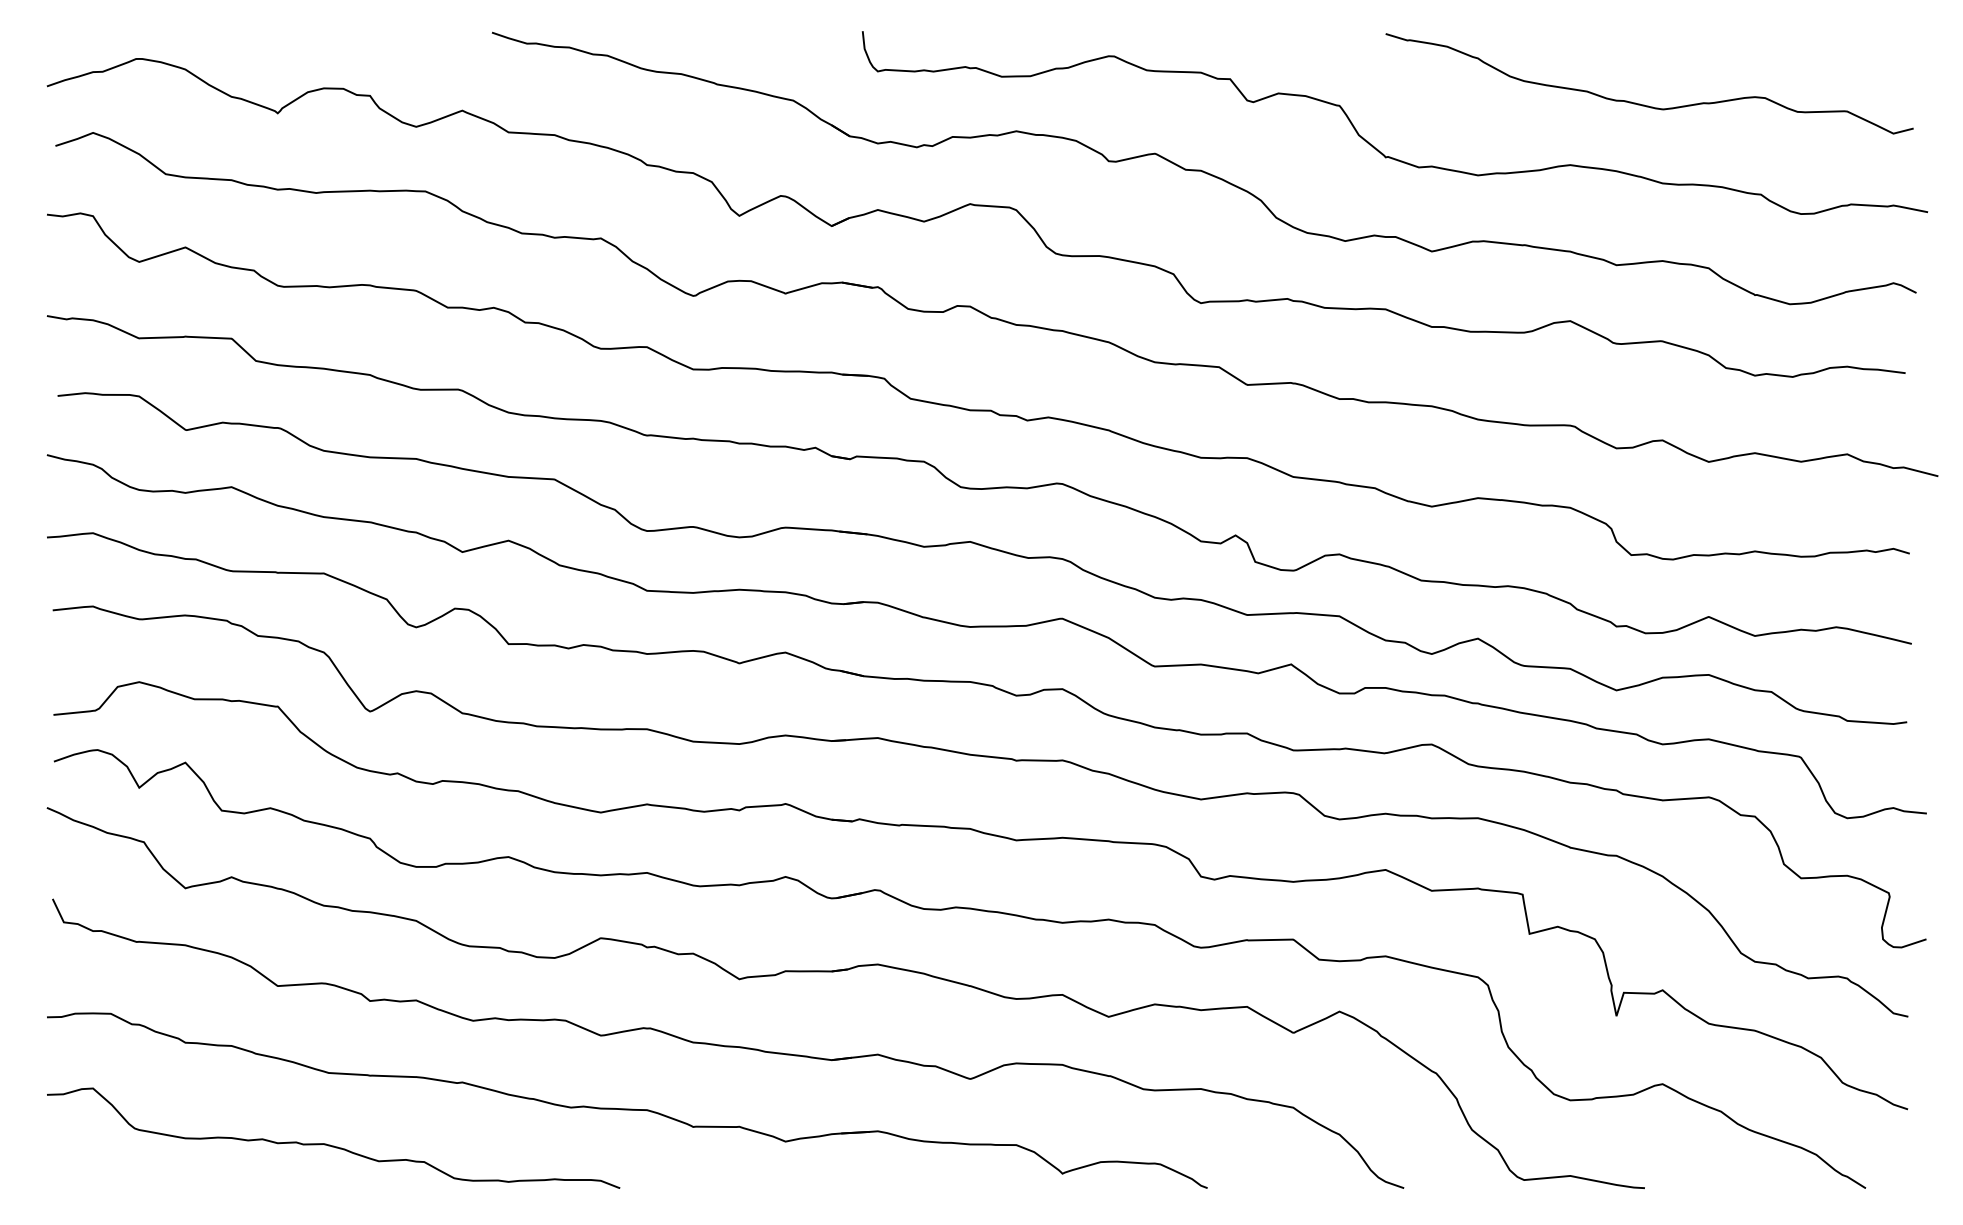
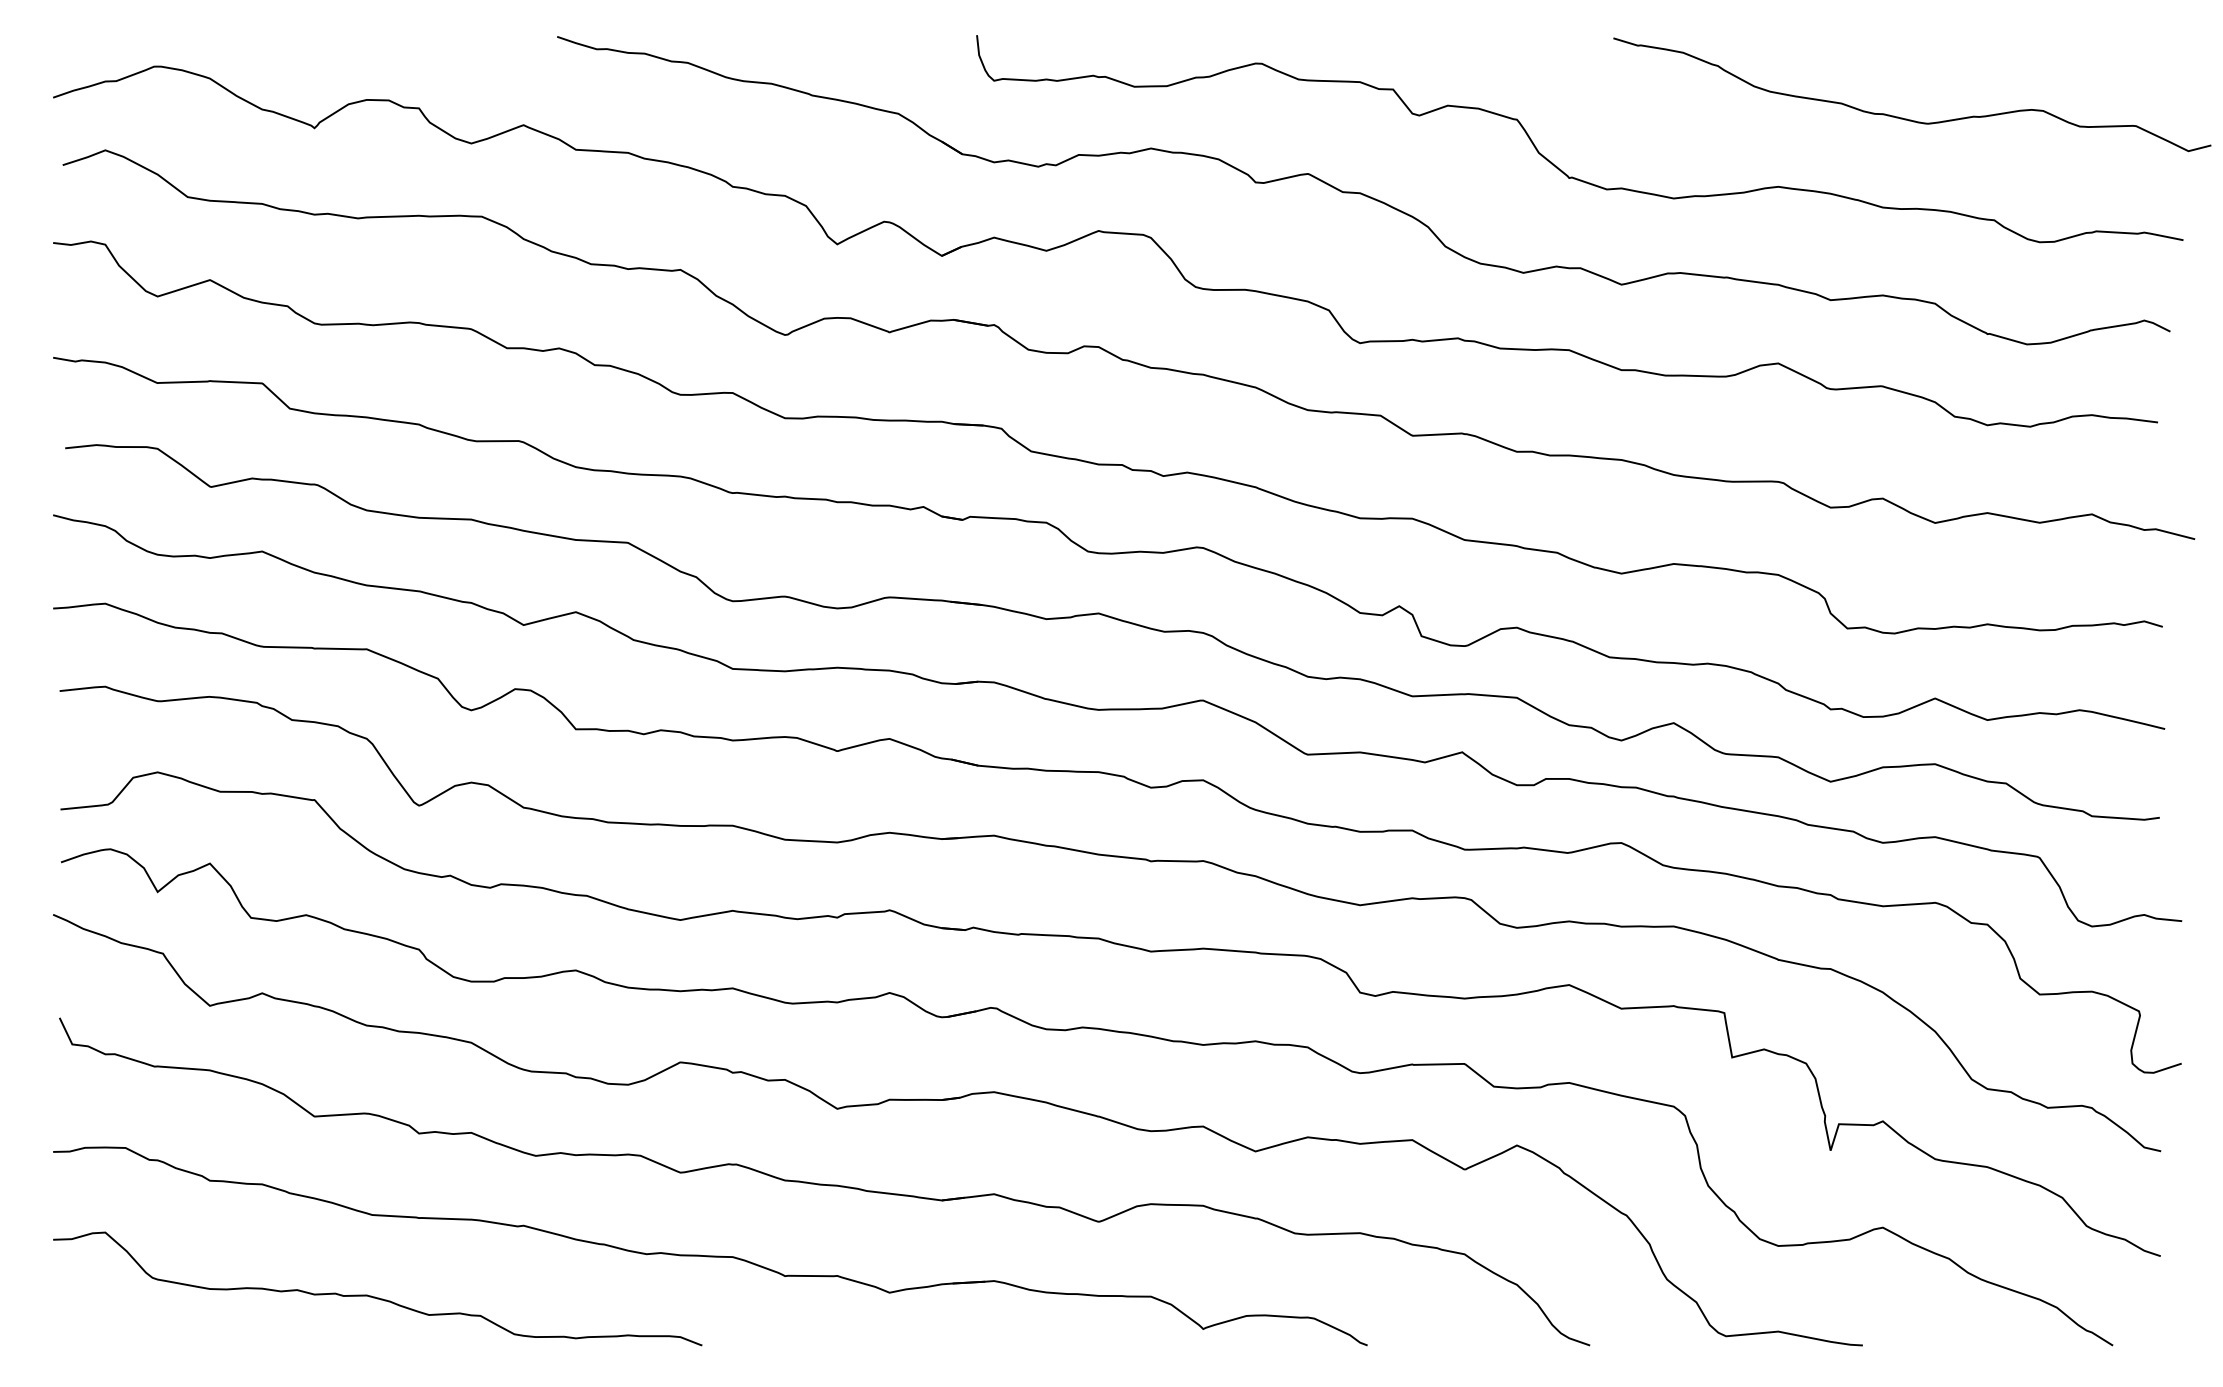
curve: (1644, 104) -> (1906, 118), moved

